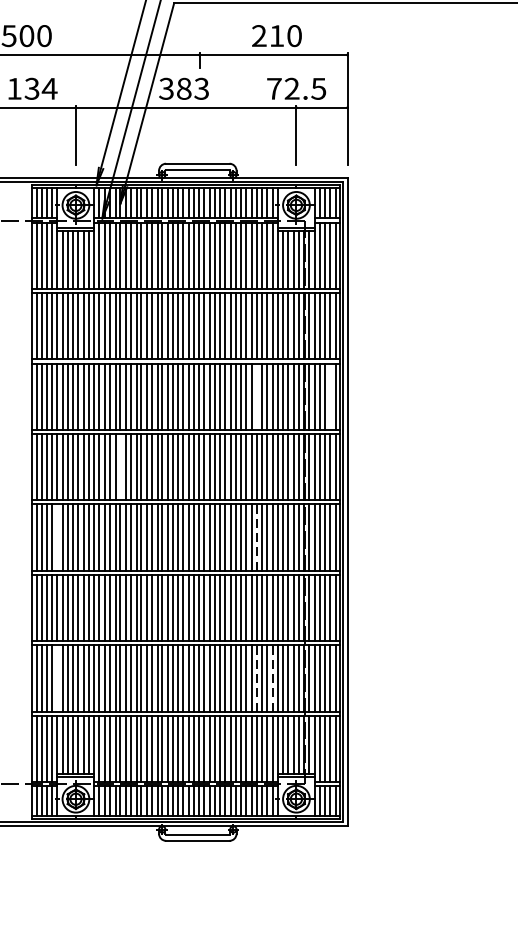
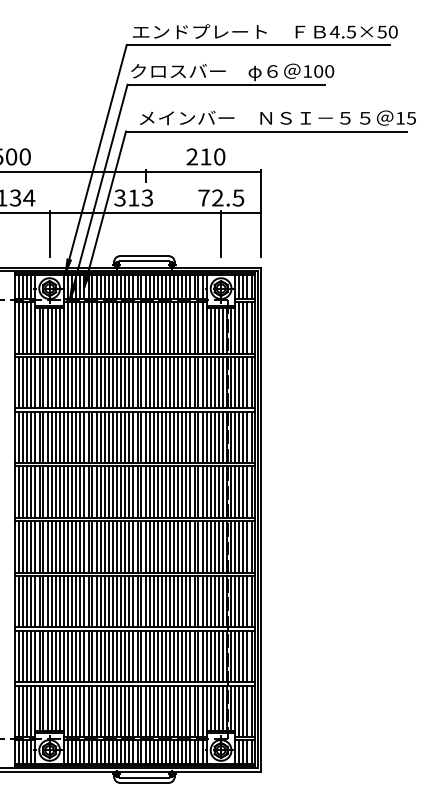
text: (183, 88) -> (133, 197), 383 -> 313
line: (257, 396) -> (190, 437), added
line: (330, 396) -> (247, 437), added
line: (120, 466) -> (84, 491), added
line: (57, 536) -> (35, 546), added
line: (257, 536) -> (190, 546), dashed -> solid
line: (57, 678) -> (35, 656), added
line: (257, 678) -> (190, 656), dashed -> solid
line: (272, 678) -> (202, 656), dashed -> solid

